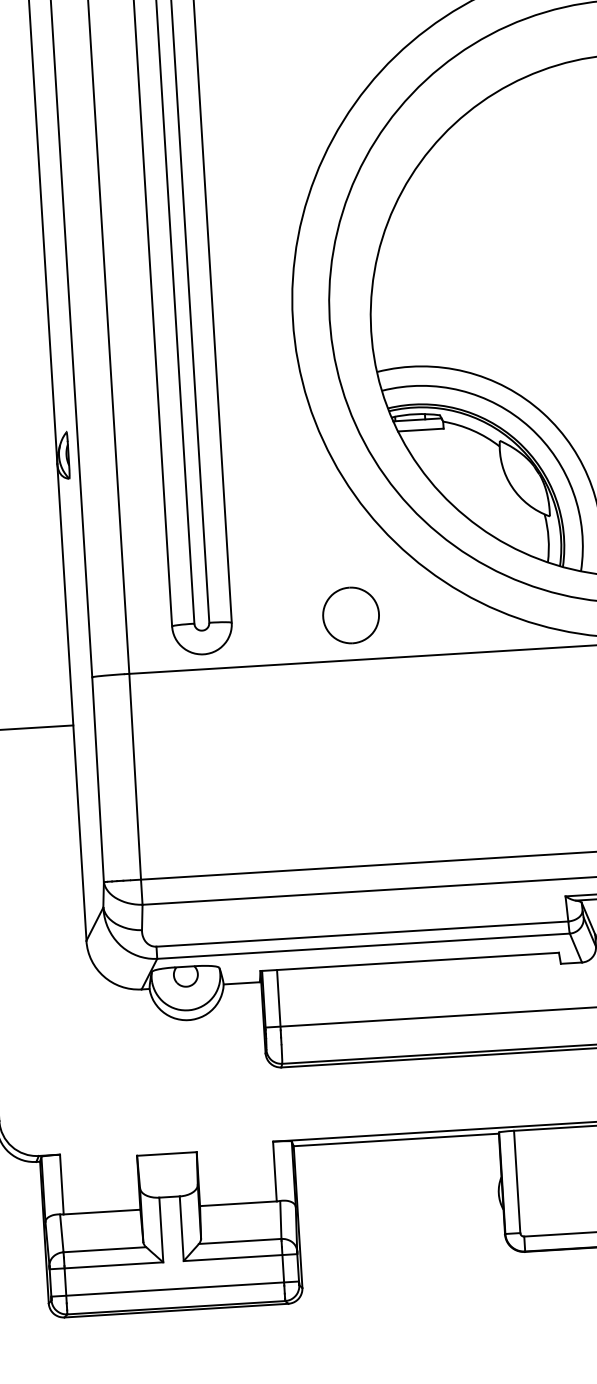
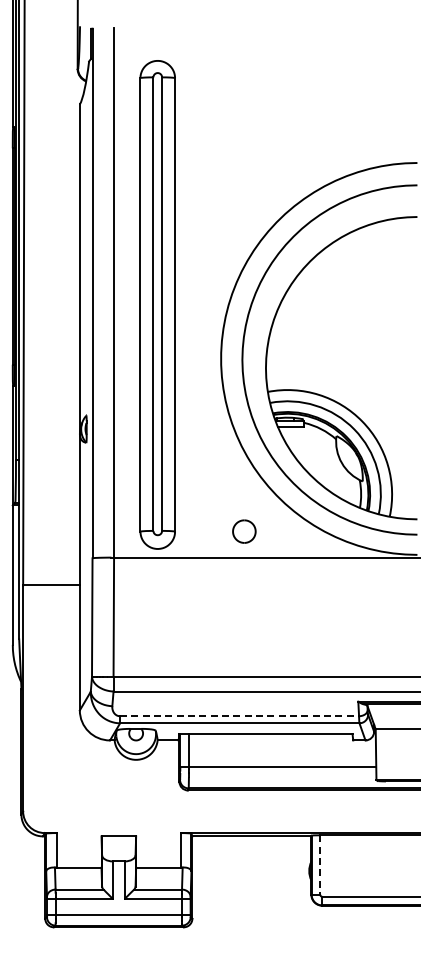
part: (351, 615) -> (244, 531), size x0.7
line: (364, 934) -> (240, 716), solid -> dashed
line: (517, 1181) -> (320, 864), solid -> dashed

